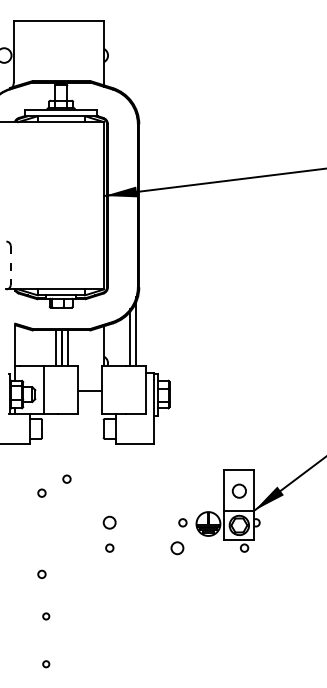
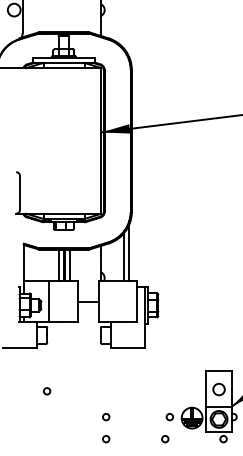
line: (10, 265) -> (19, 192), dashed -> solid
circle: (66, 478) -> (68, 378), removed
circle: (109, 522) -> (105, 416), size x0.62
circle: (177, 547) -> (165, 438), size x0.62

